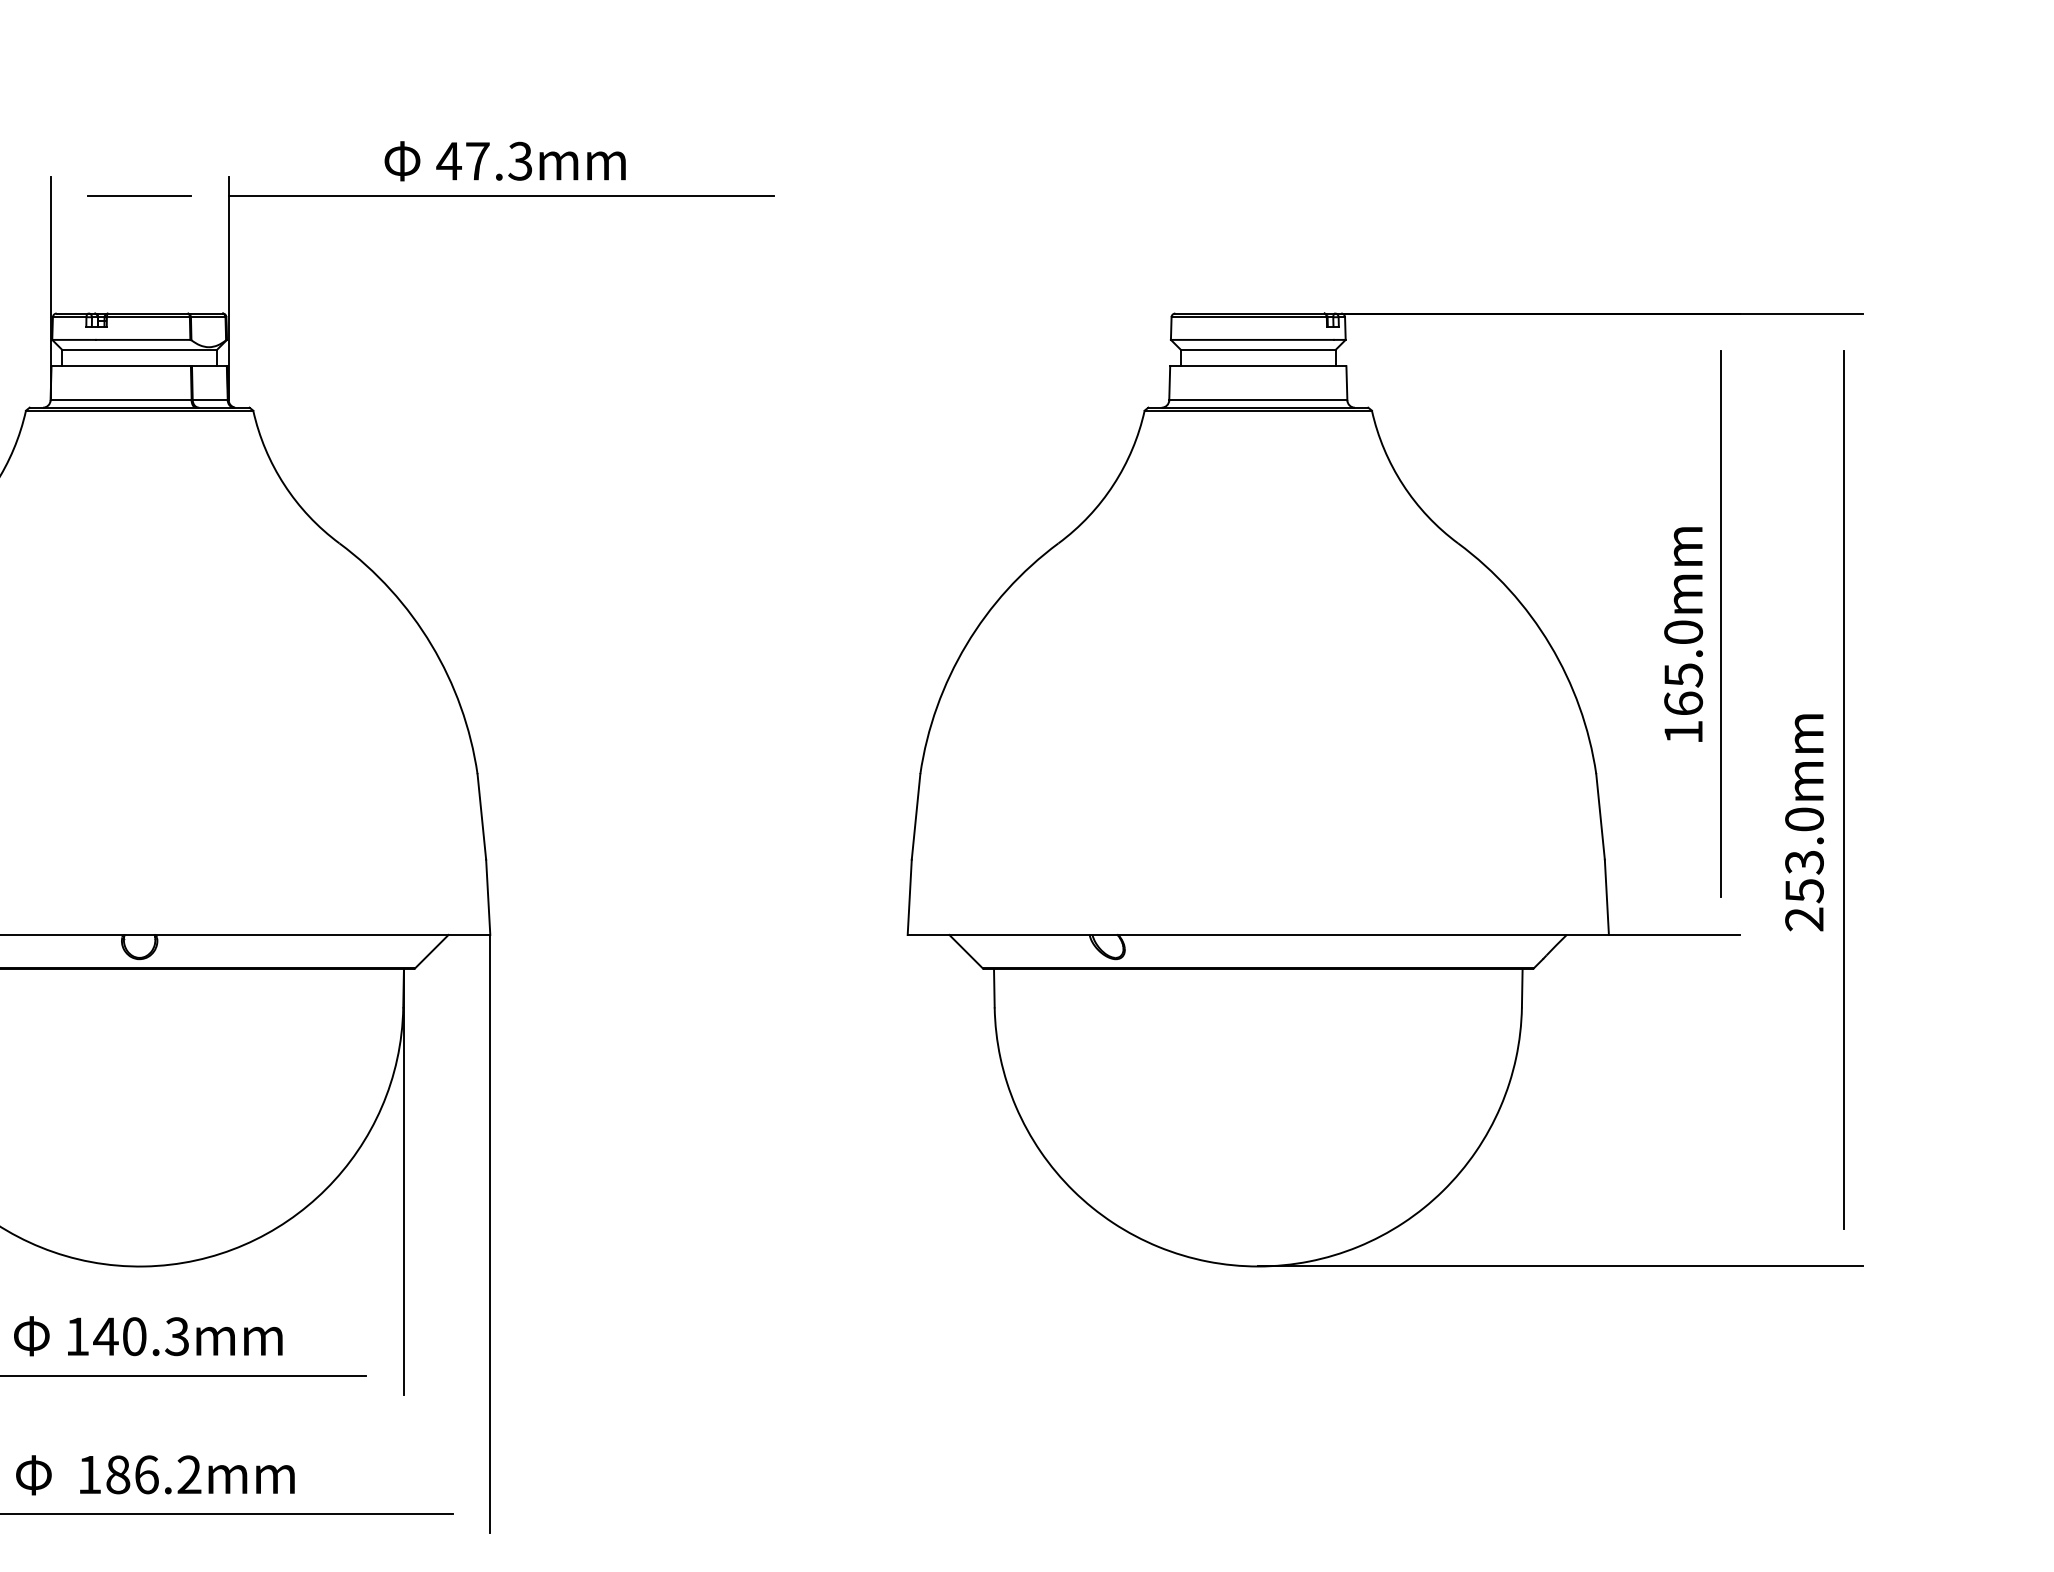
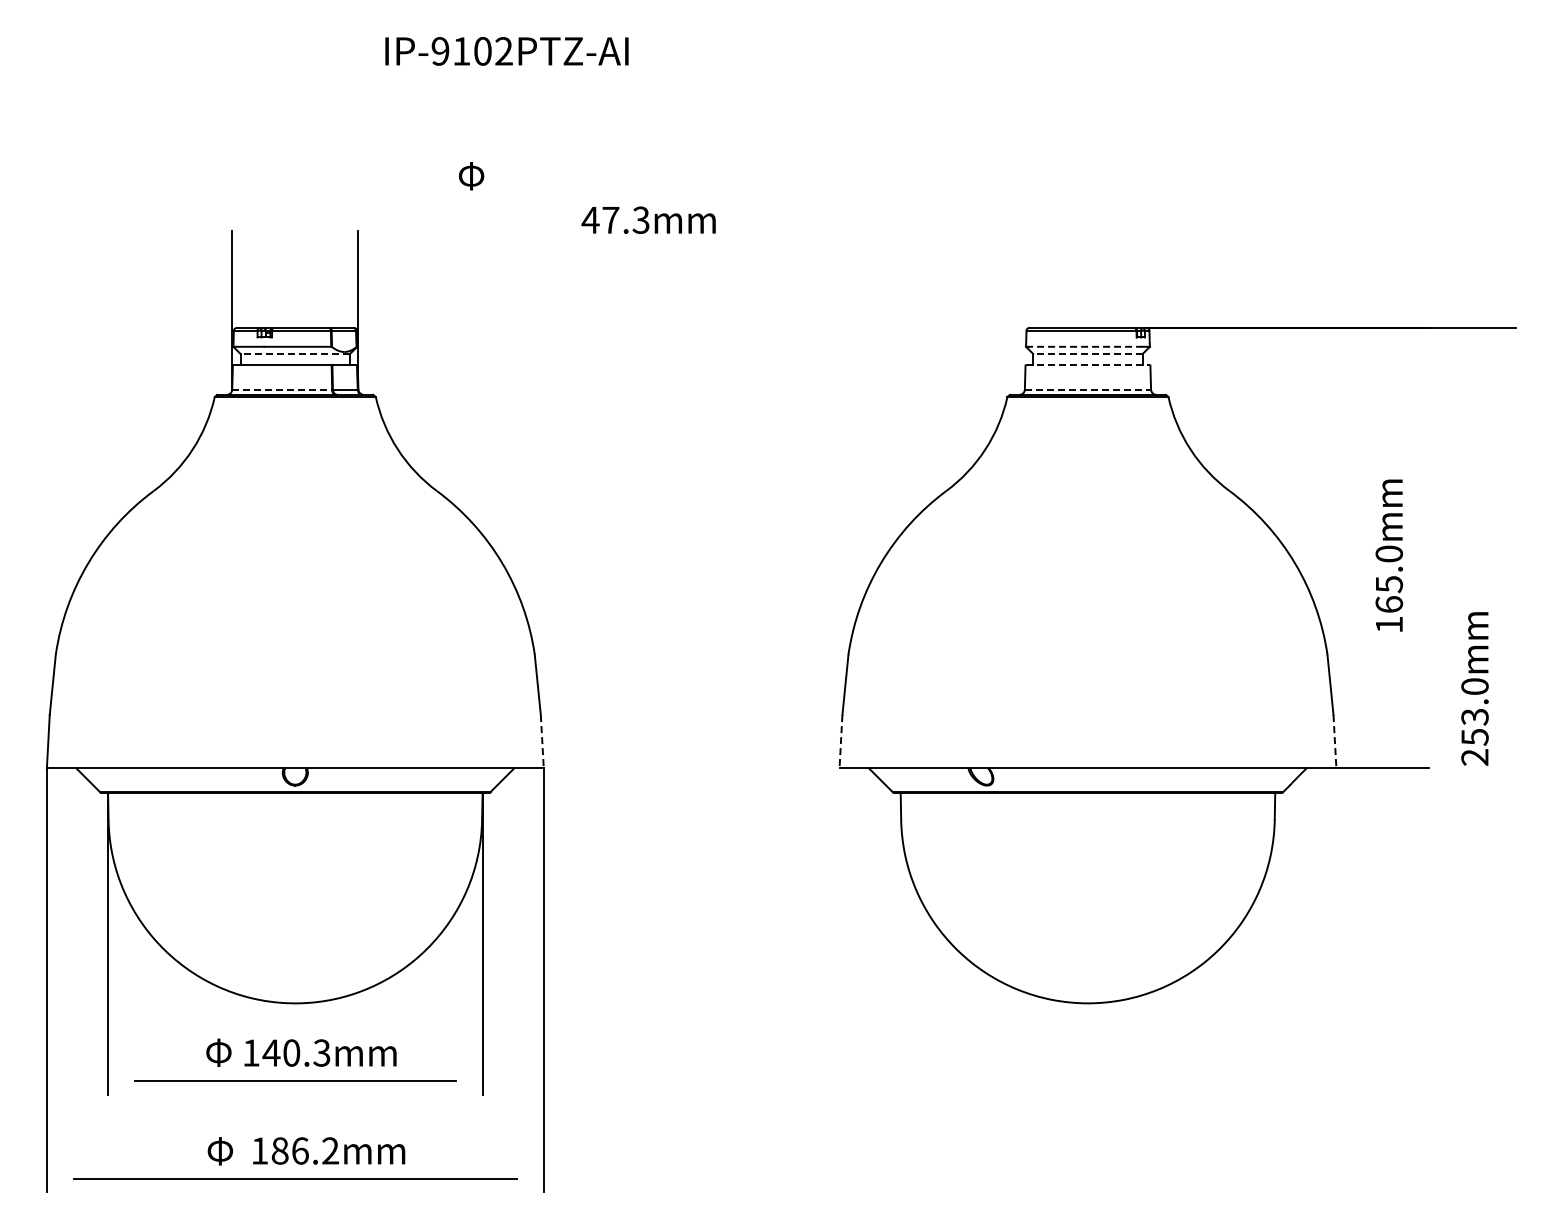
text: (530, 160) -> (648, 219), moved
text: (402, 161) -> (471, 176), moved
line: (138, 195) -> (294, 244), removed
line: (501, 195) -> (551, 244), removed
line: (1252, 339) -> (1083, 346), solid -> dashed
line: (139, 350) -> (295, 354), solid -> dashed
line: (1257, 350) -> (1087, 354), solid -> dashed
line: (1259, 366) -> (1088, 365), solid -> dashed
line: (121, 400) -> (282, 389), solid -> dashed
line: (1259, 400) -> (1088, 389), solid -> dashed
line: (1720, 623) -> (1415, 547), removed
line: (1843, 789) -> (1502, 665), removed
line: (488, 896) -> (542, 741), solid -> dashed
line: (909, 896) -> (840, 741), solid -> dashed
line: (1606, 896) -> (1334, 741), solid -> dashed
line: (1559, 1266) -> (1301, 1003), removed

